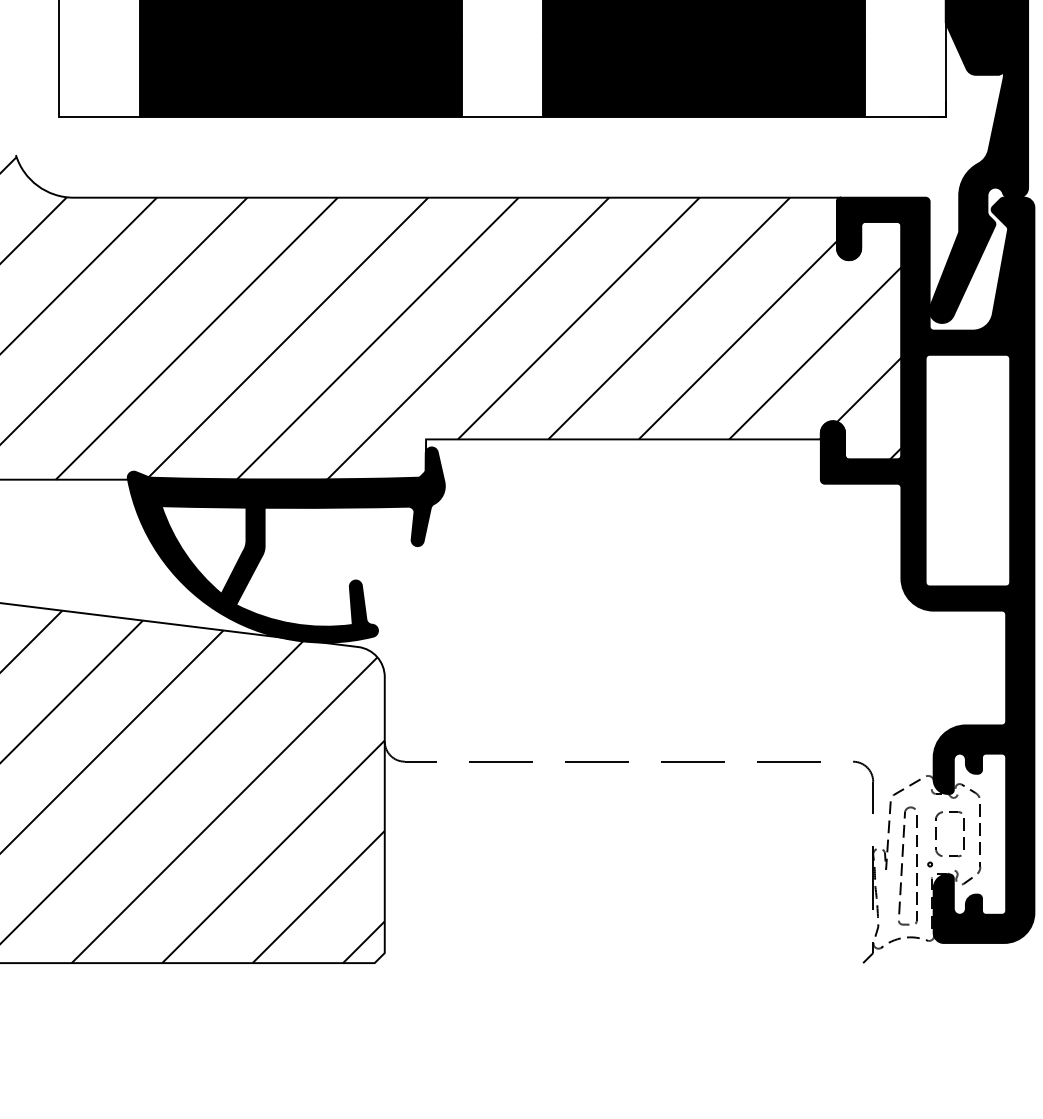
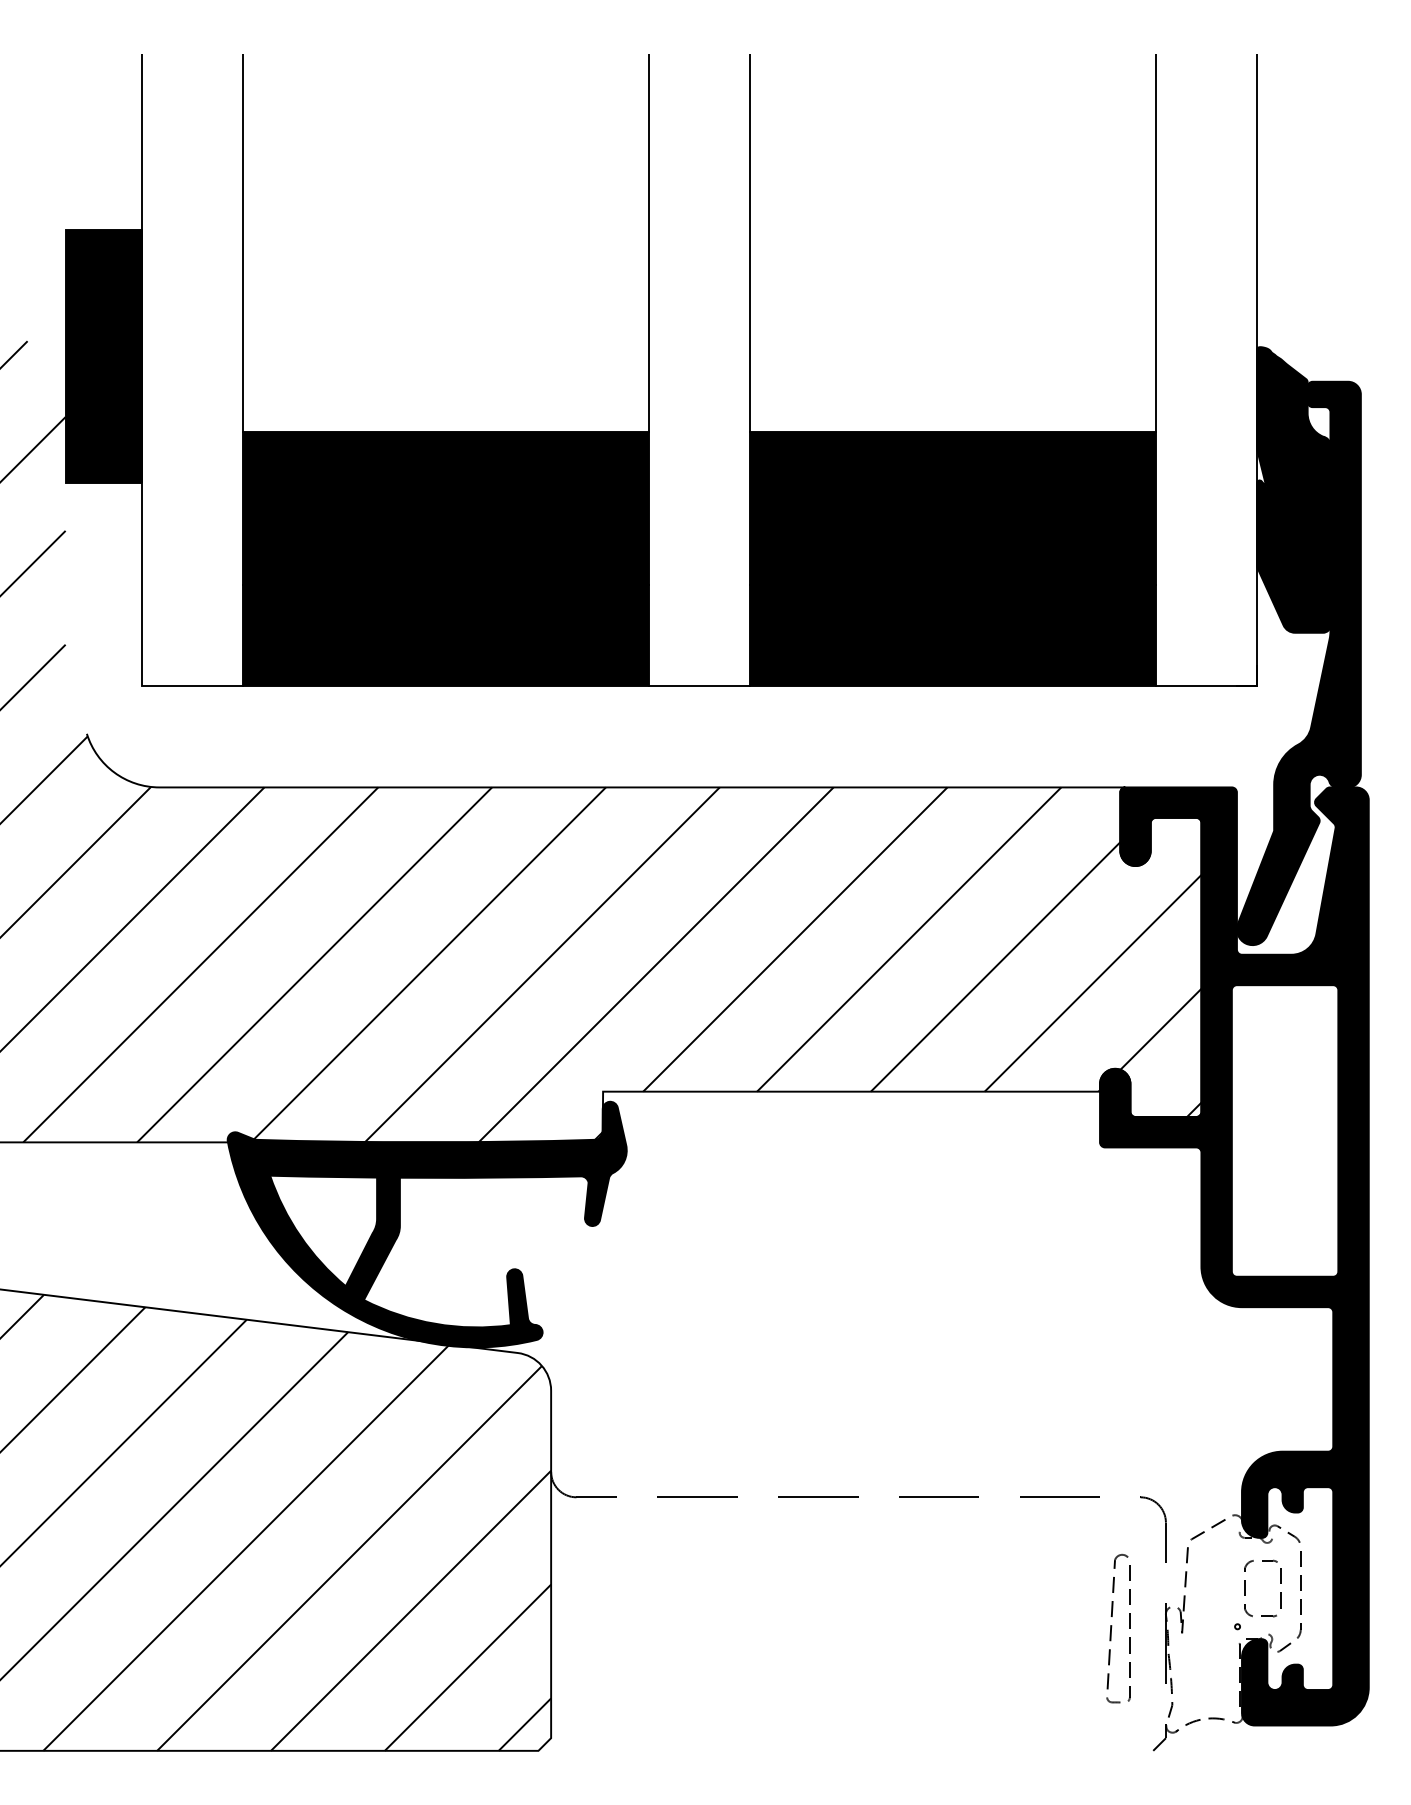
part: (903, 865) -> (1112, 1627), moved

